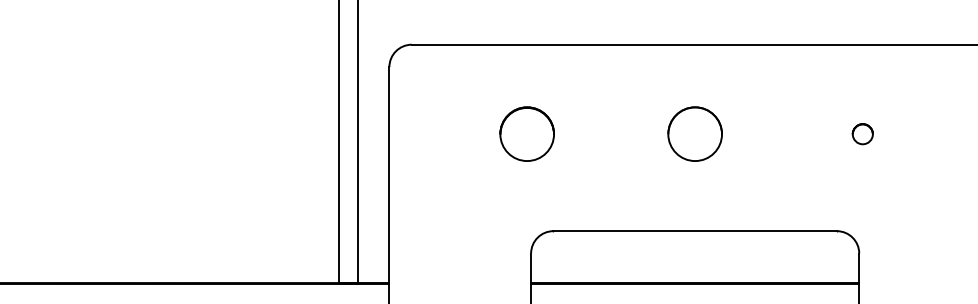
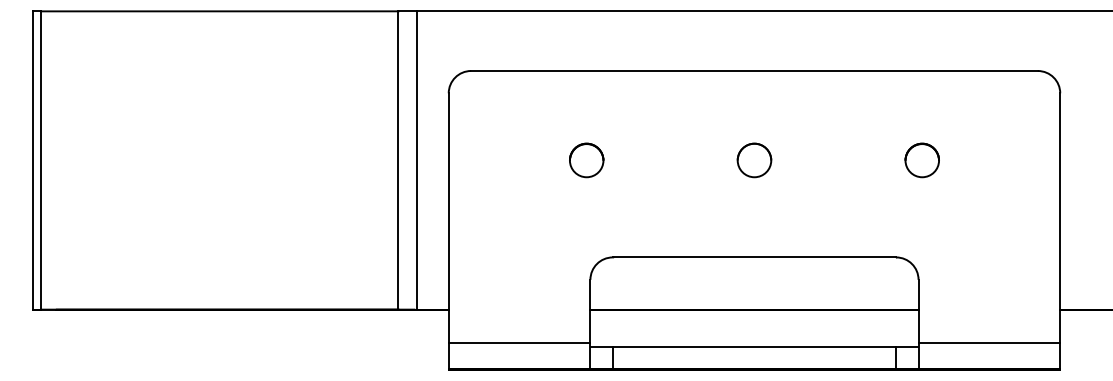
part: (527, 134) -> (586, 160), size x0.62
part: (695, 134) -> (754, 160), size x0.62
part: (862, 134) -> (921, 160), size x1.67

